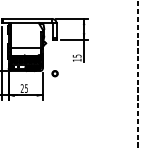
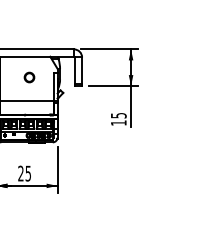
part: (54, 73) -> (28, 77), moved

